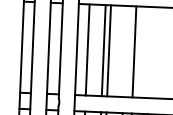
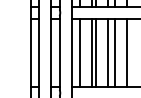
line: (124, 50) -> (107, 52), added
line: (149, 52) -> (126, 52), added

